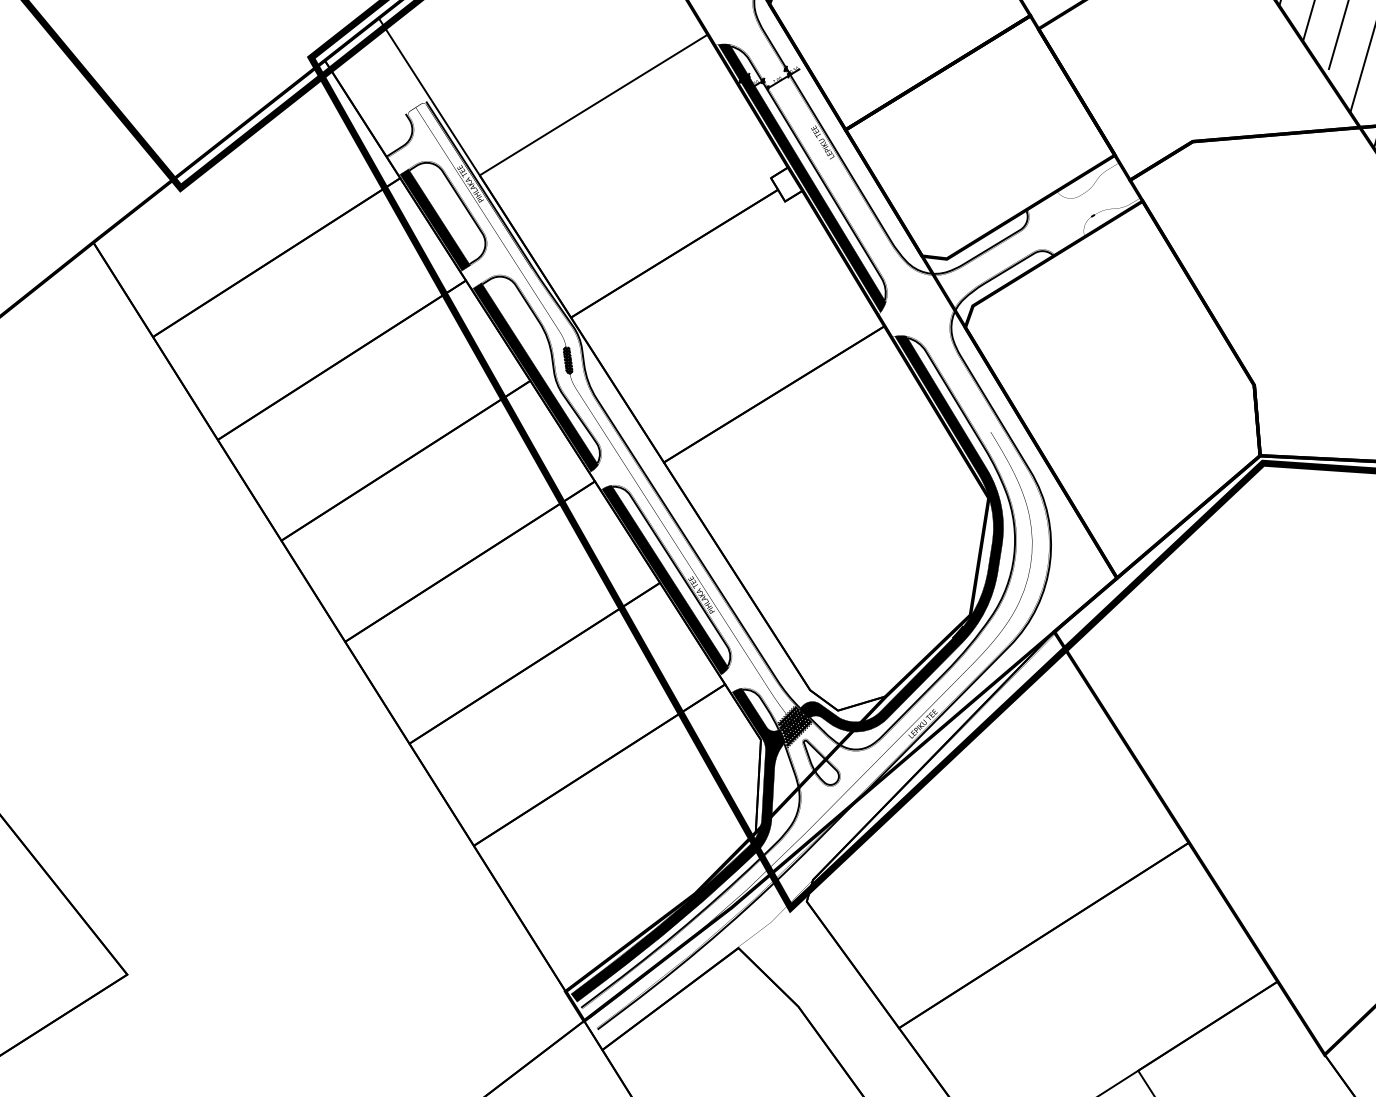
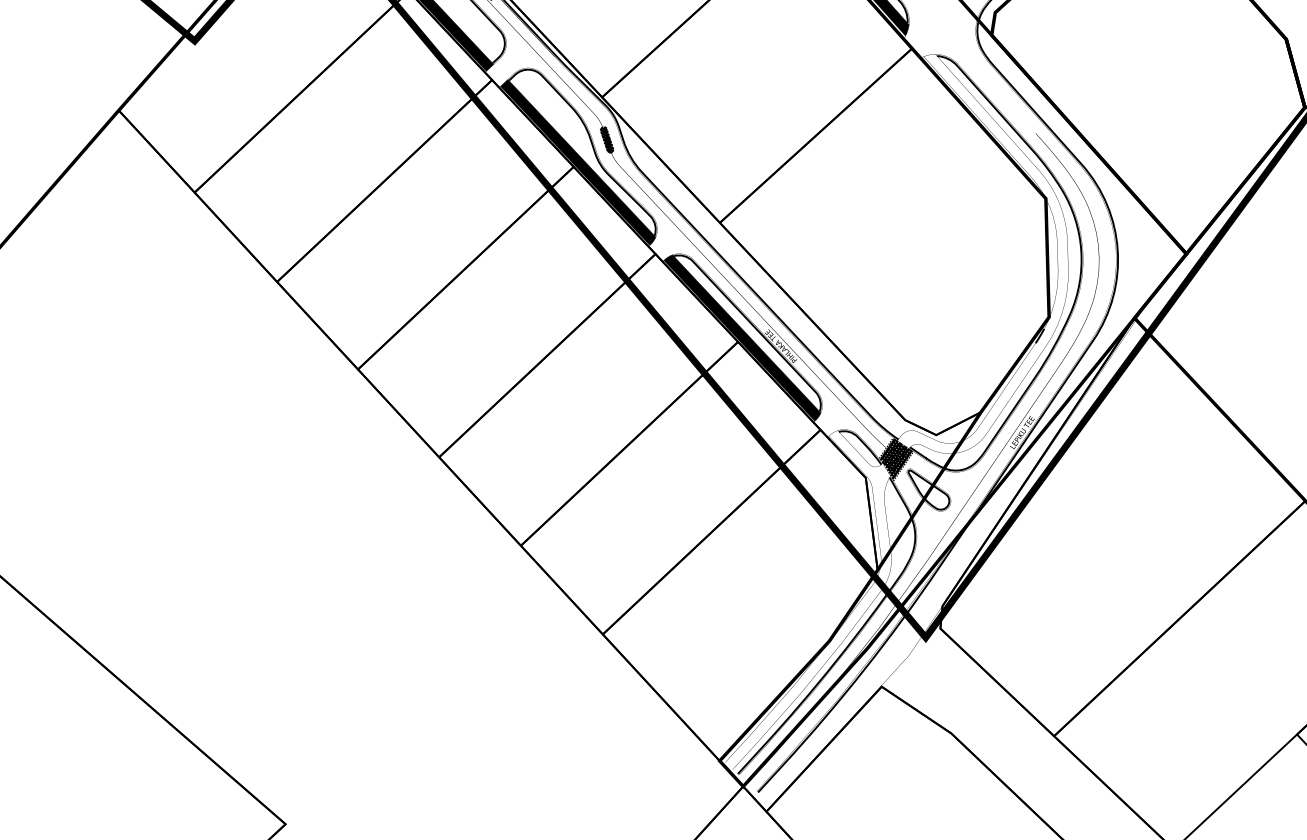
fill: (900, 533) -> (965, 249), removed
fill: (677, 845) -> (803, 596), removed

